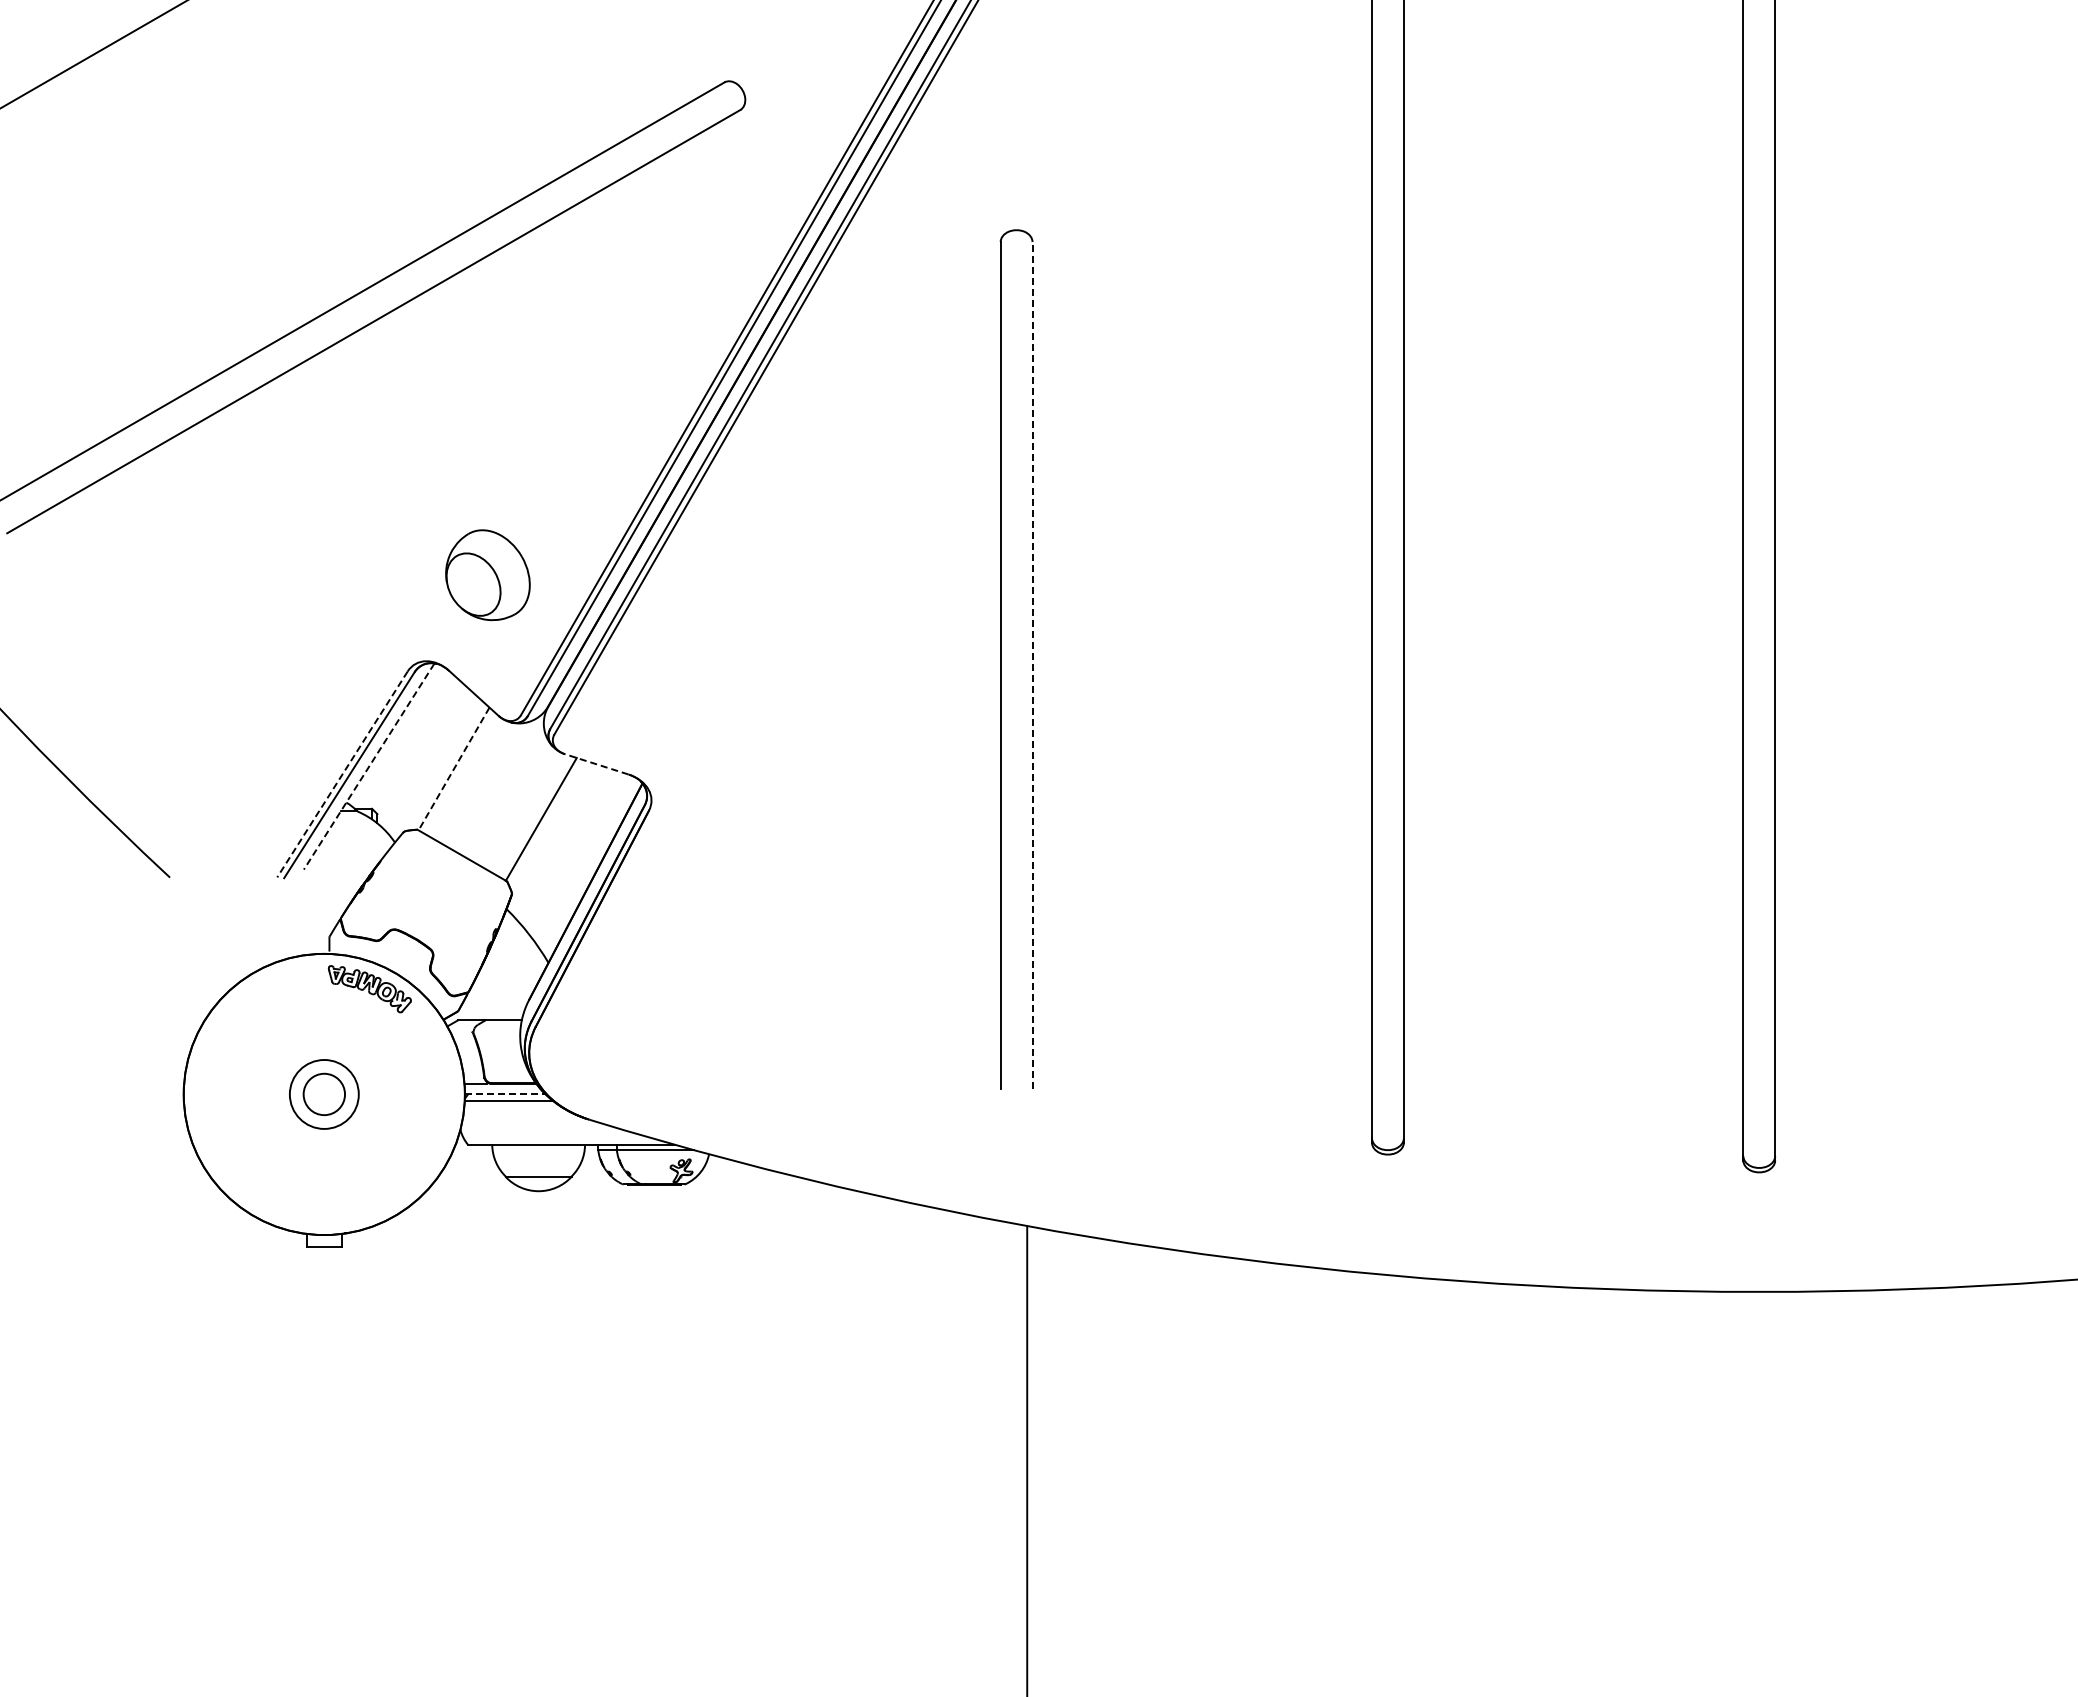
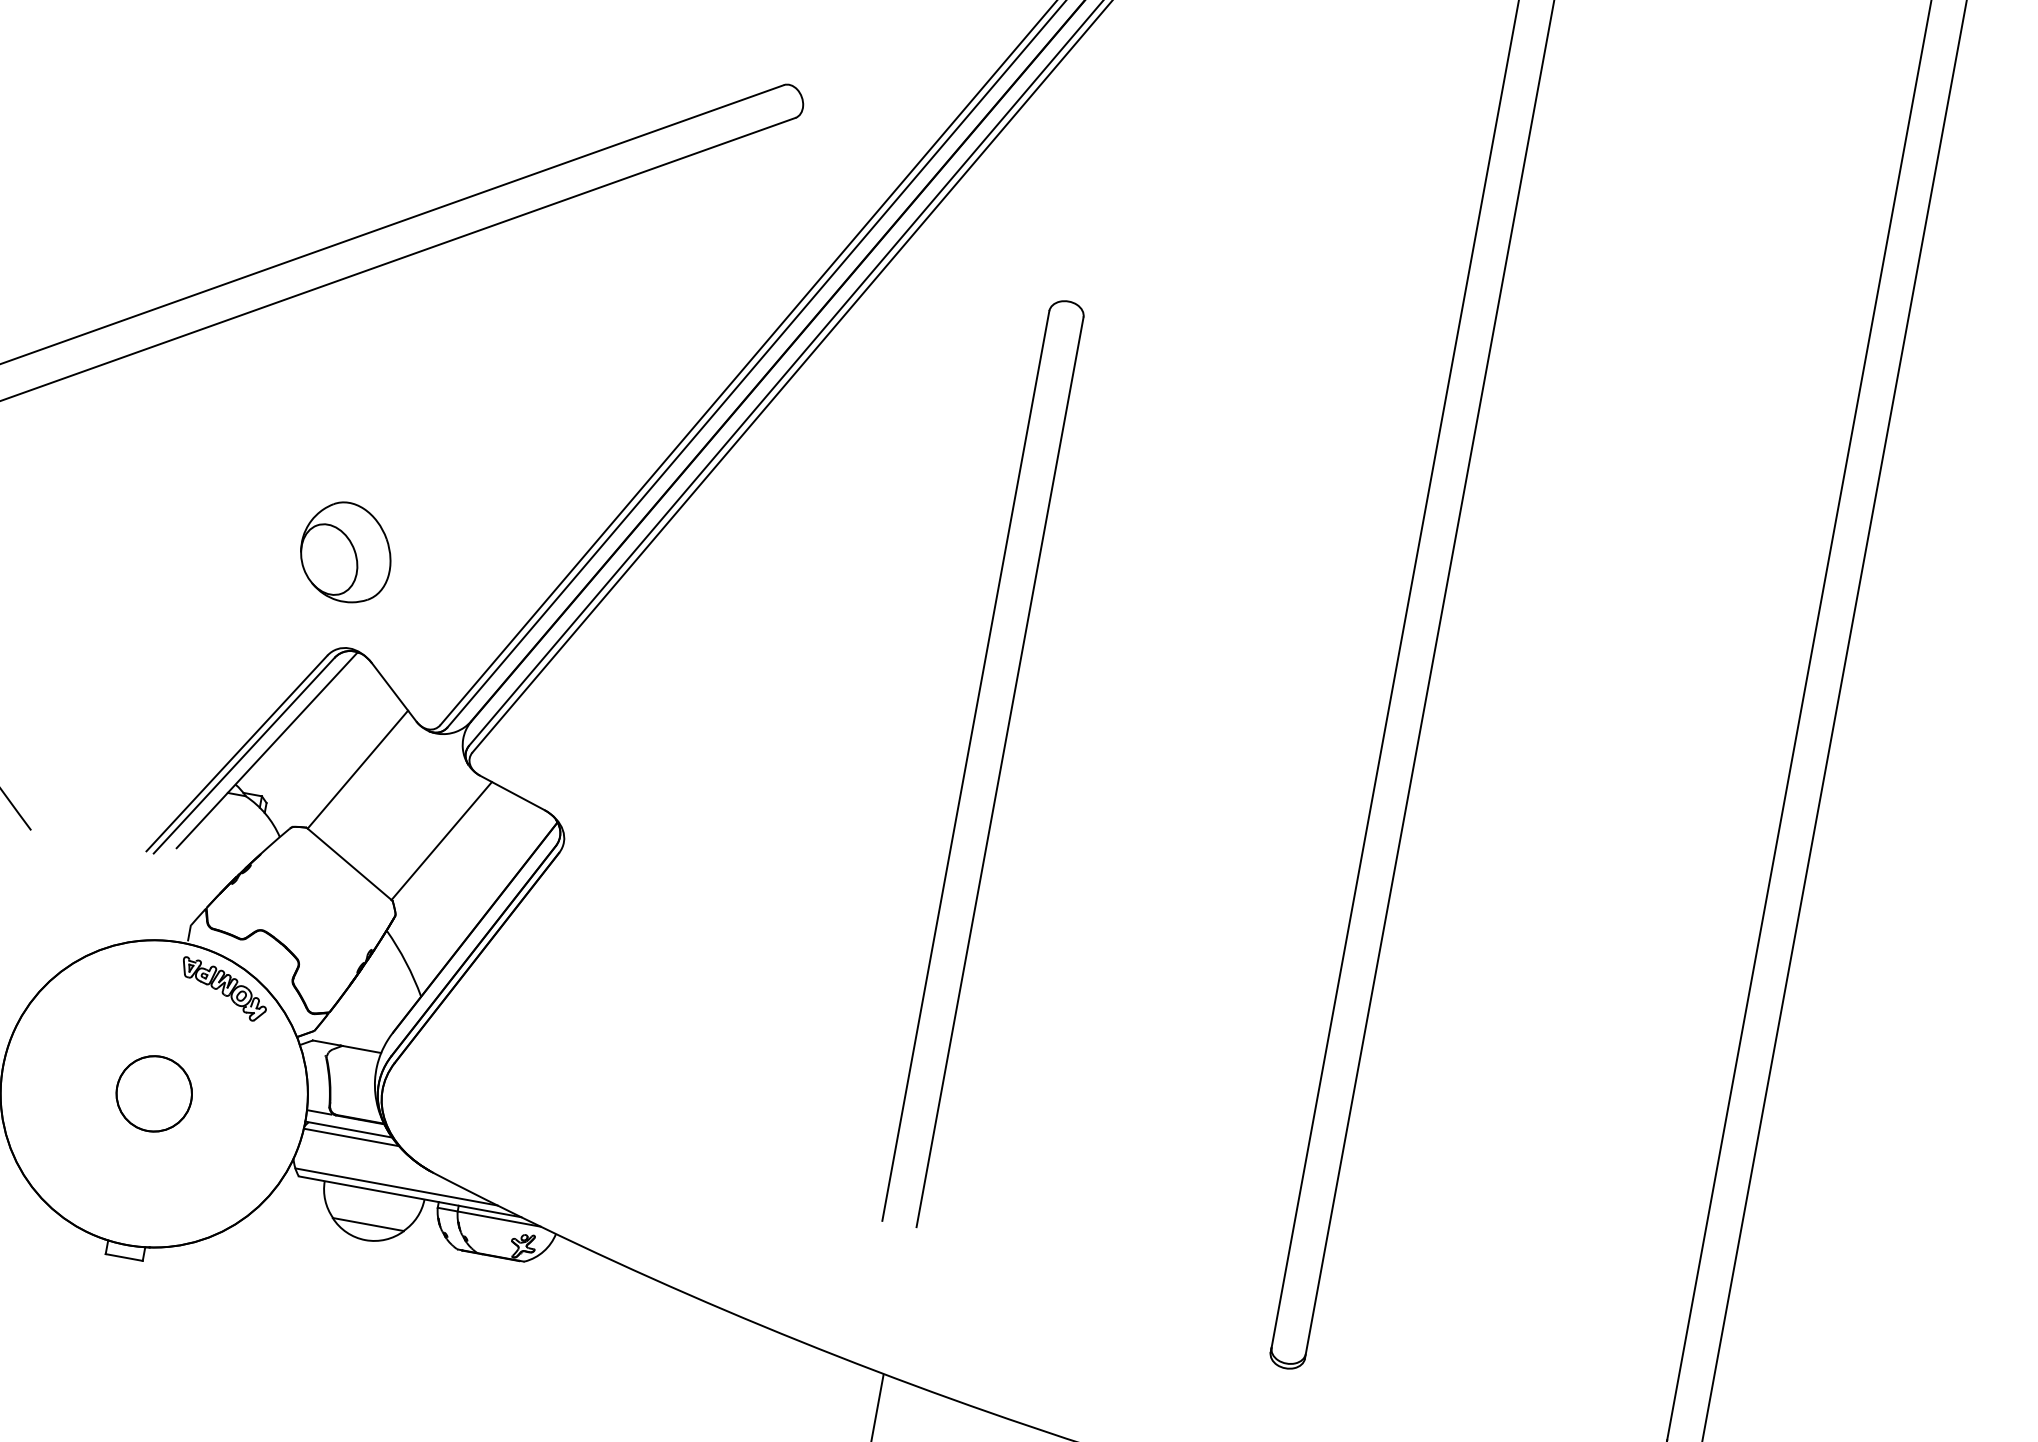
part: (487, 575) -> (346, 552), moved
line: (1032, 664) -> (1000, 771), dashed -> solid
line: (596, 764) -> (511, 792), dashed -> solid
line: (369, 766) -> (267, 750), dashed -> solid
line: (454, 768) -> (358, 769), dashed -> solid
line: (342, 774) -> (236, 753), dashed -> solid
circle: (323, 1093) -> (153, 1092), size x1.67
line: (505, 1094) -> (348, 1129), dashed -> solid
line: (557, 1138) -> (396, 1187), added

